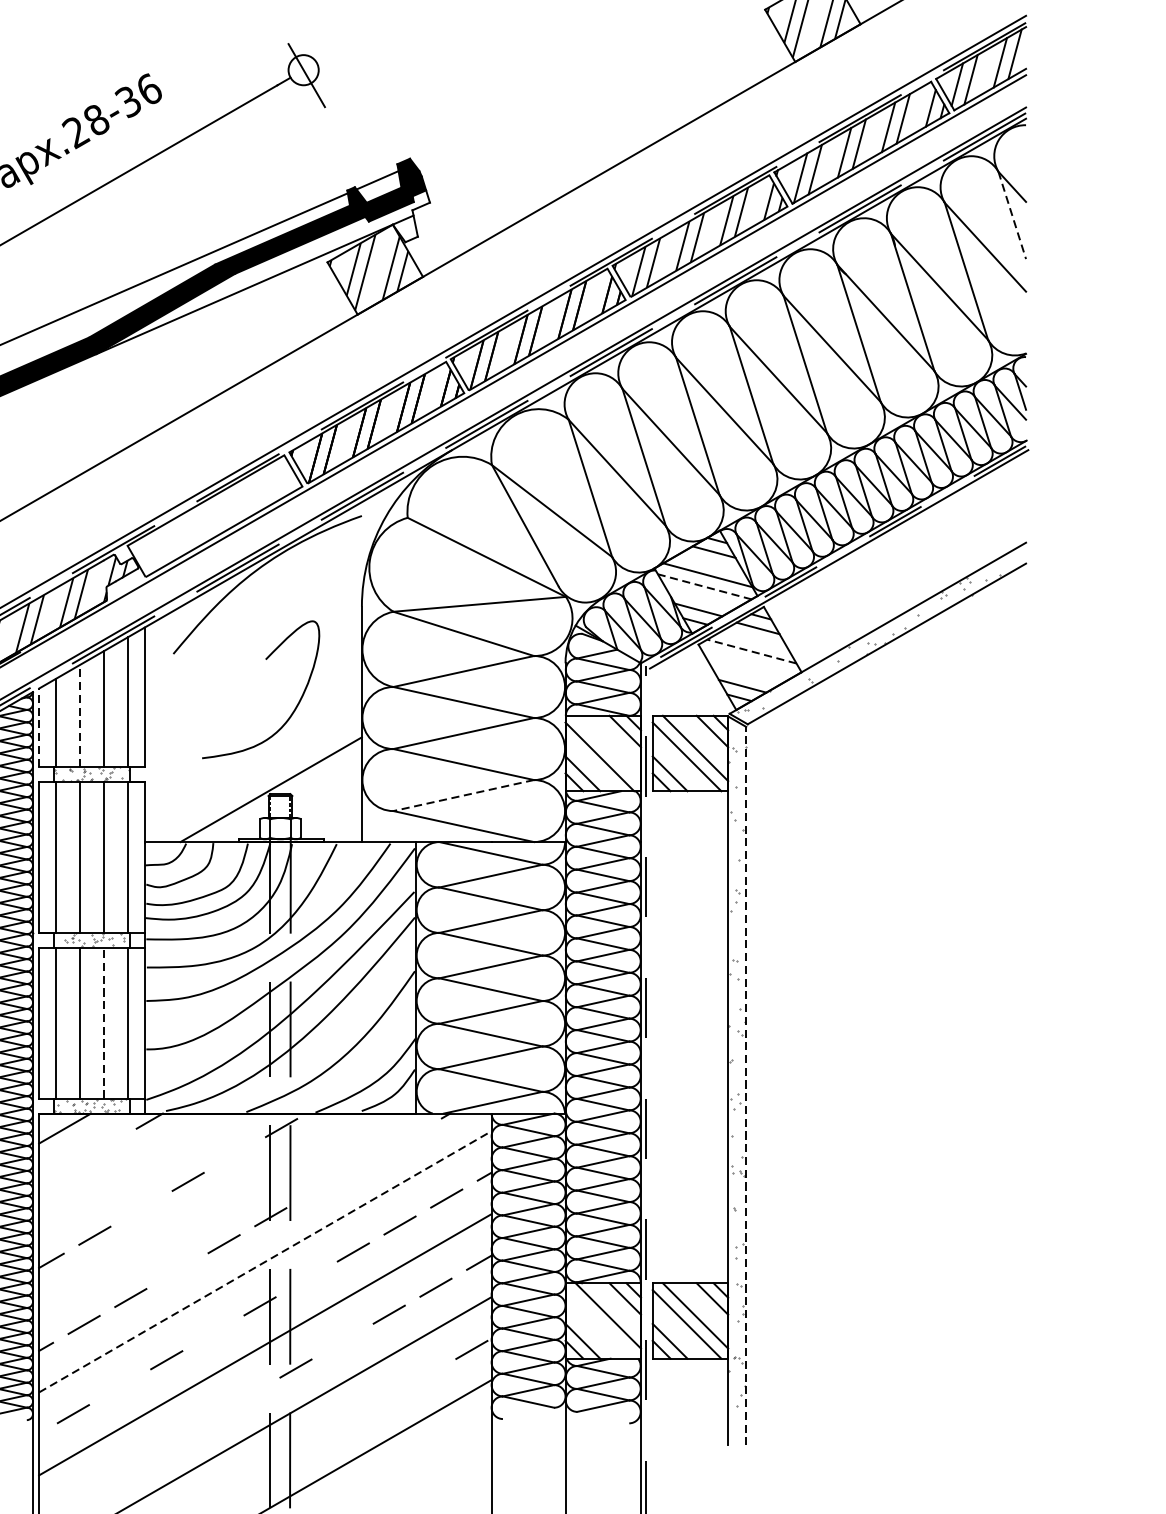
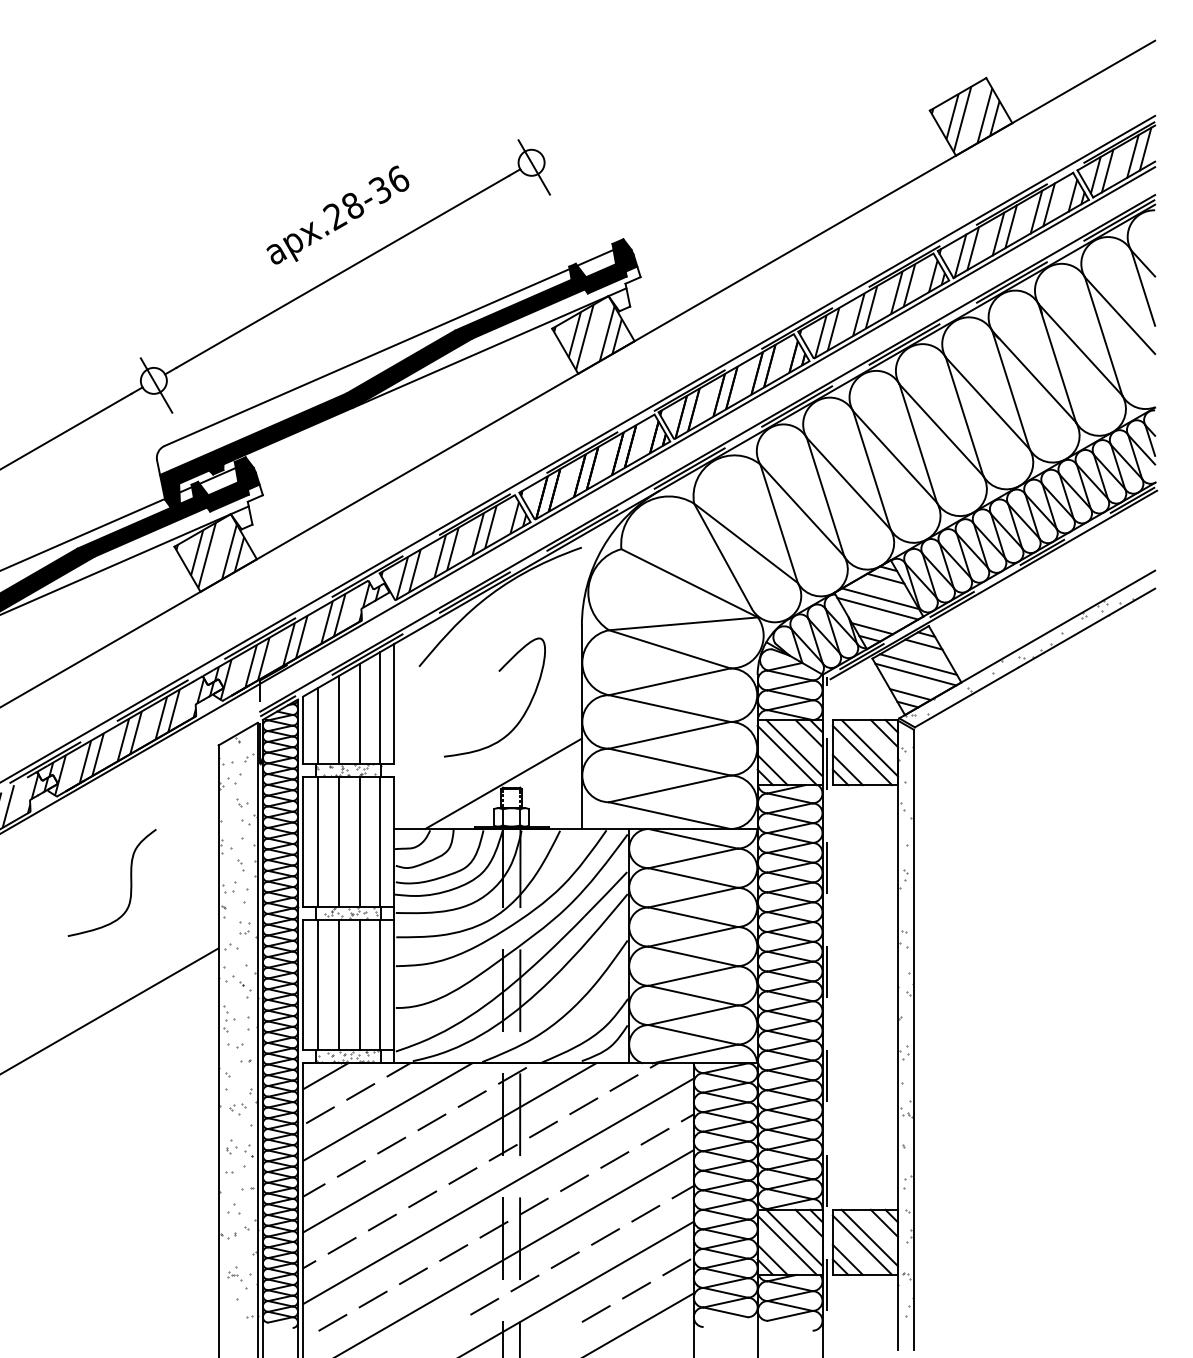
line: (1012, 215) -> (1143, 288), dashed -> solid
hatch: (213, 519) -> (453, 550), added
line: (704, 586) -> (877, 608), dashed -> solid
line: (751, 651) -> (918, 664), dashed -> solid
line: (748, 663) -> (915, 674), added
line: (79, 715) -> (338, 719), dashed -> solid
line: (39, 727) -> (303, 730), dashed -> solid
line: (608, 748) -> (794, 748), added
line: (463, 795) -> (669, 788), dashed -> solid
line: (104, 1022) -> (359, 984), dashed -> solid
line: (746, 1085) -> (913, 1039), dashed -> solid
line: (410, 1135) -> (623, 1082), added
line: (105, 1146) -> (360, 1091), added
line: (234, 1154) -> (471, 1098), added
line: (363, 1163) -> (583, 1106), added
line: (136, 1169) -> (387, 1111), added
line: (59, 1172) -> (320, 1114), added
line: (317, 1190) -> (543, 1129), added
line: (141, 1208) -> (391, 1145), added
line: (208, 1211) -> (449, 1147), added
line: (265, 1262) -> (498, 1191), dashed -> solid
line: (177, 1270) -> (422, 1198), added
line: (305, 1279) -> (533, 1206), added
line: (598, 1323) -> (786, 1244), added
line: (213, 1332) -> (453, 1252), added
line: (341, 1340) -> (564, 1259), added
line: (425, 1376) -> (636, 1290), added
line: (119, 1387) -> (372, 1299), added
line: (249, 1395) -> (484, 1306), added
line: (377, 1403) -> (595, 1313), added

